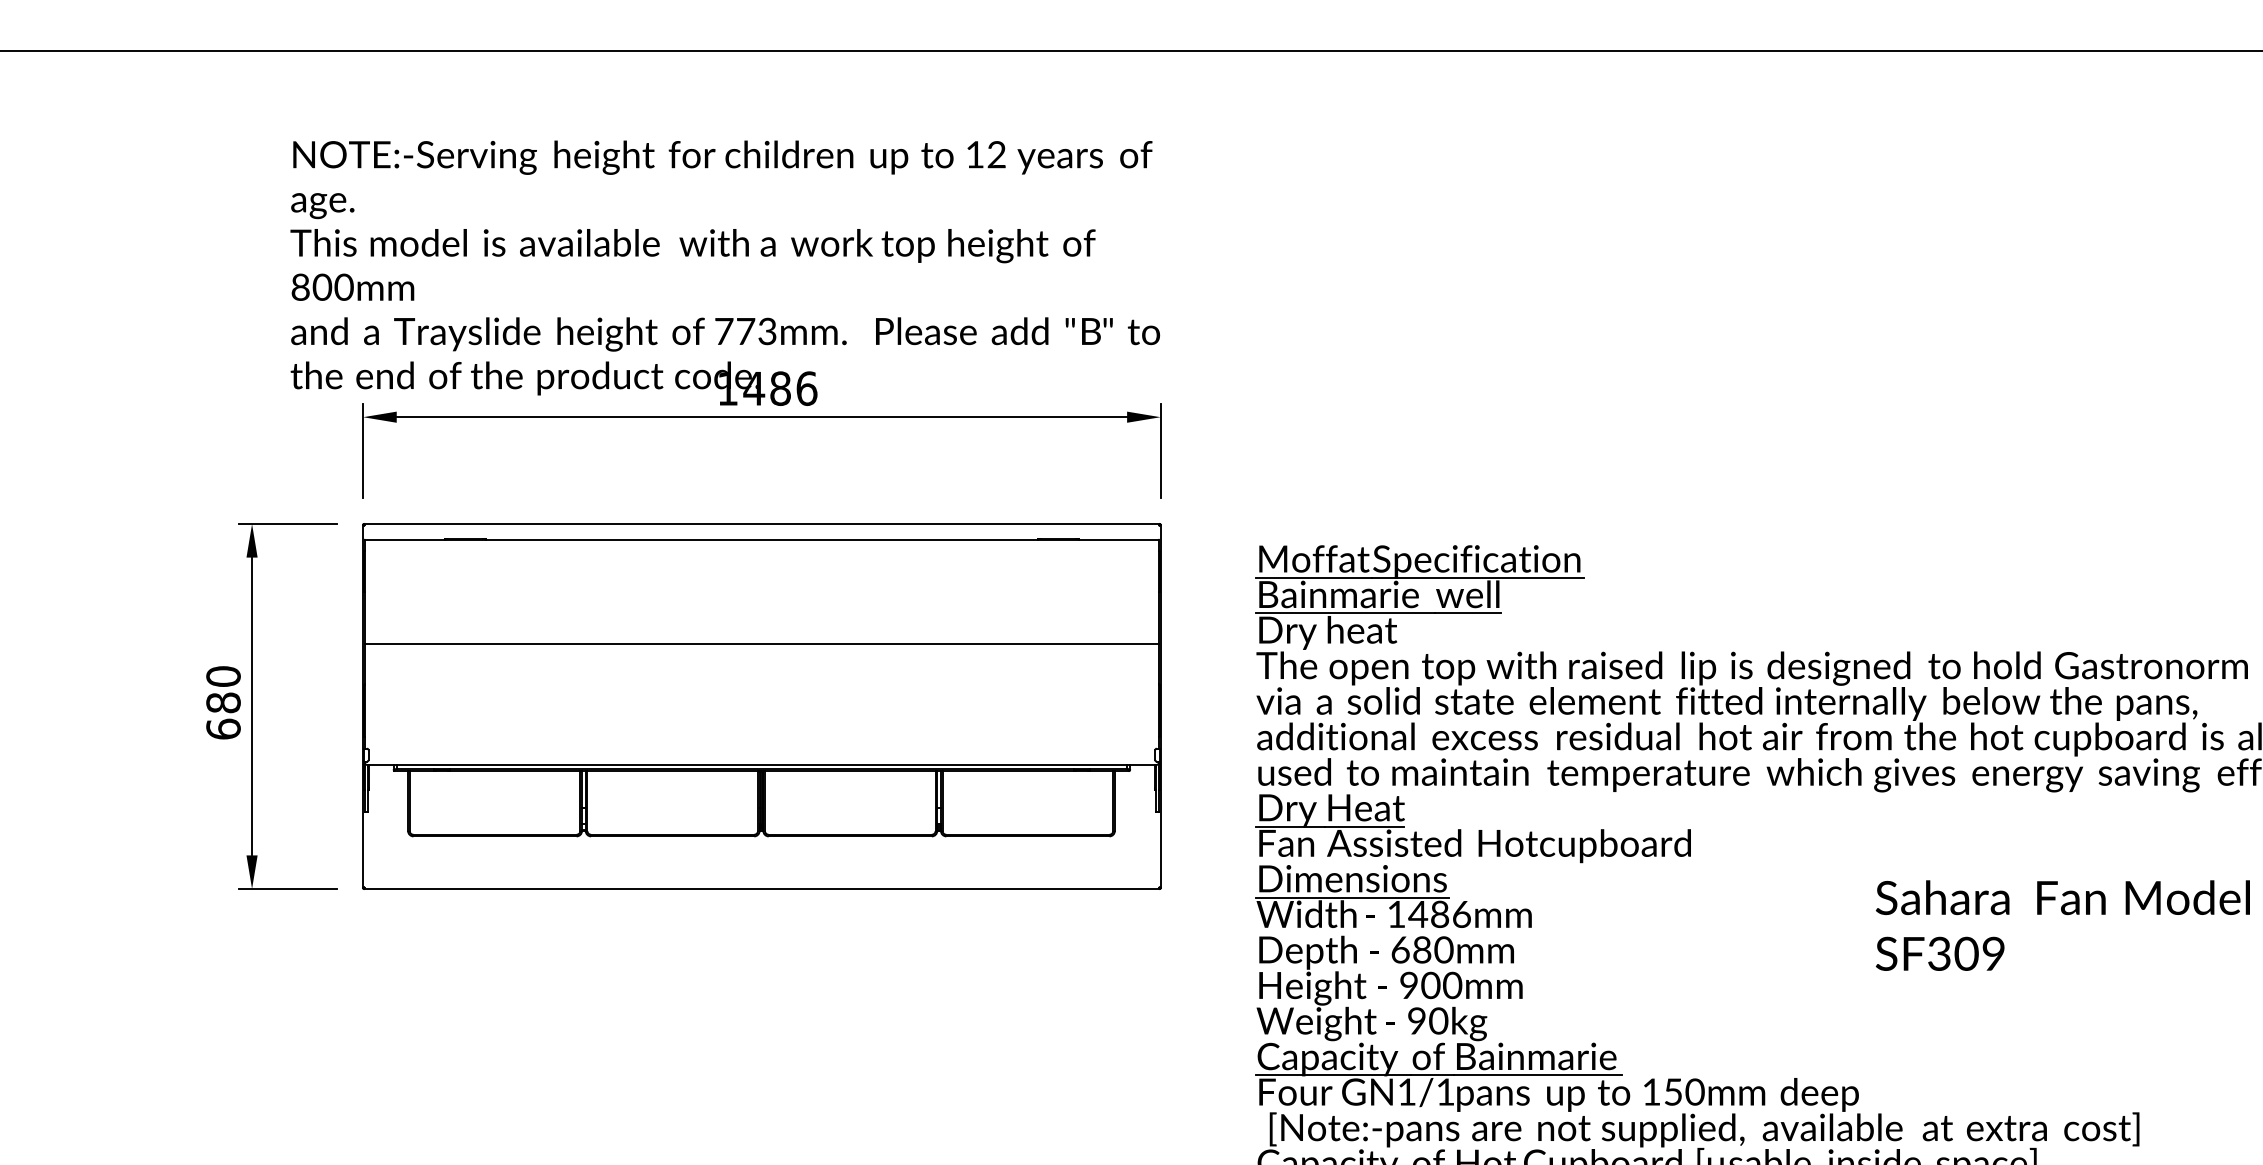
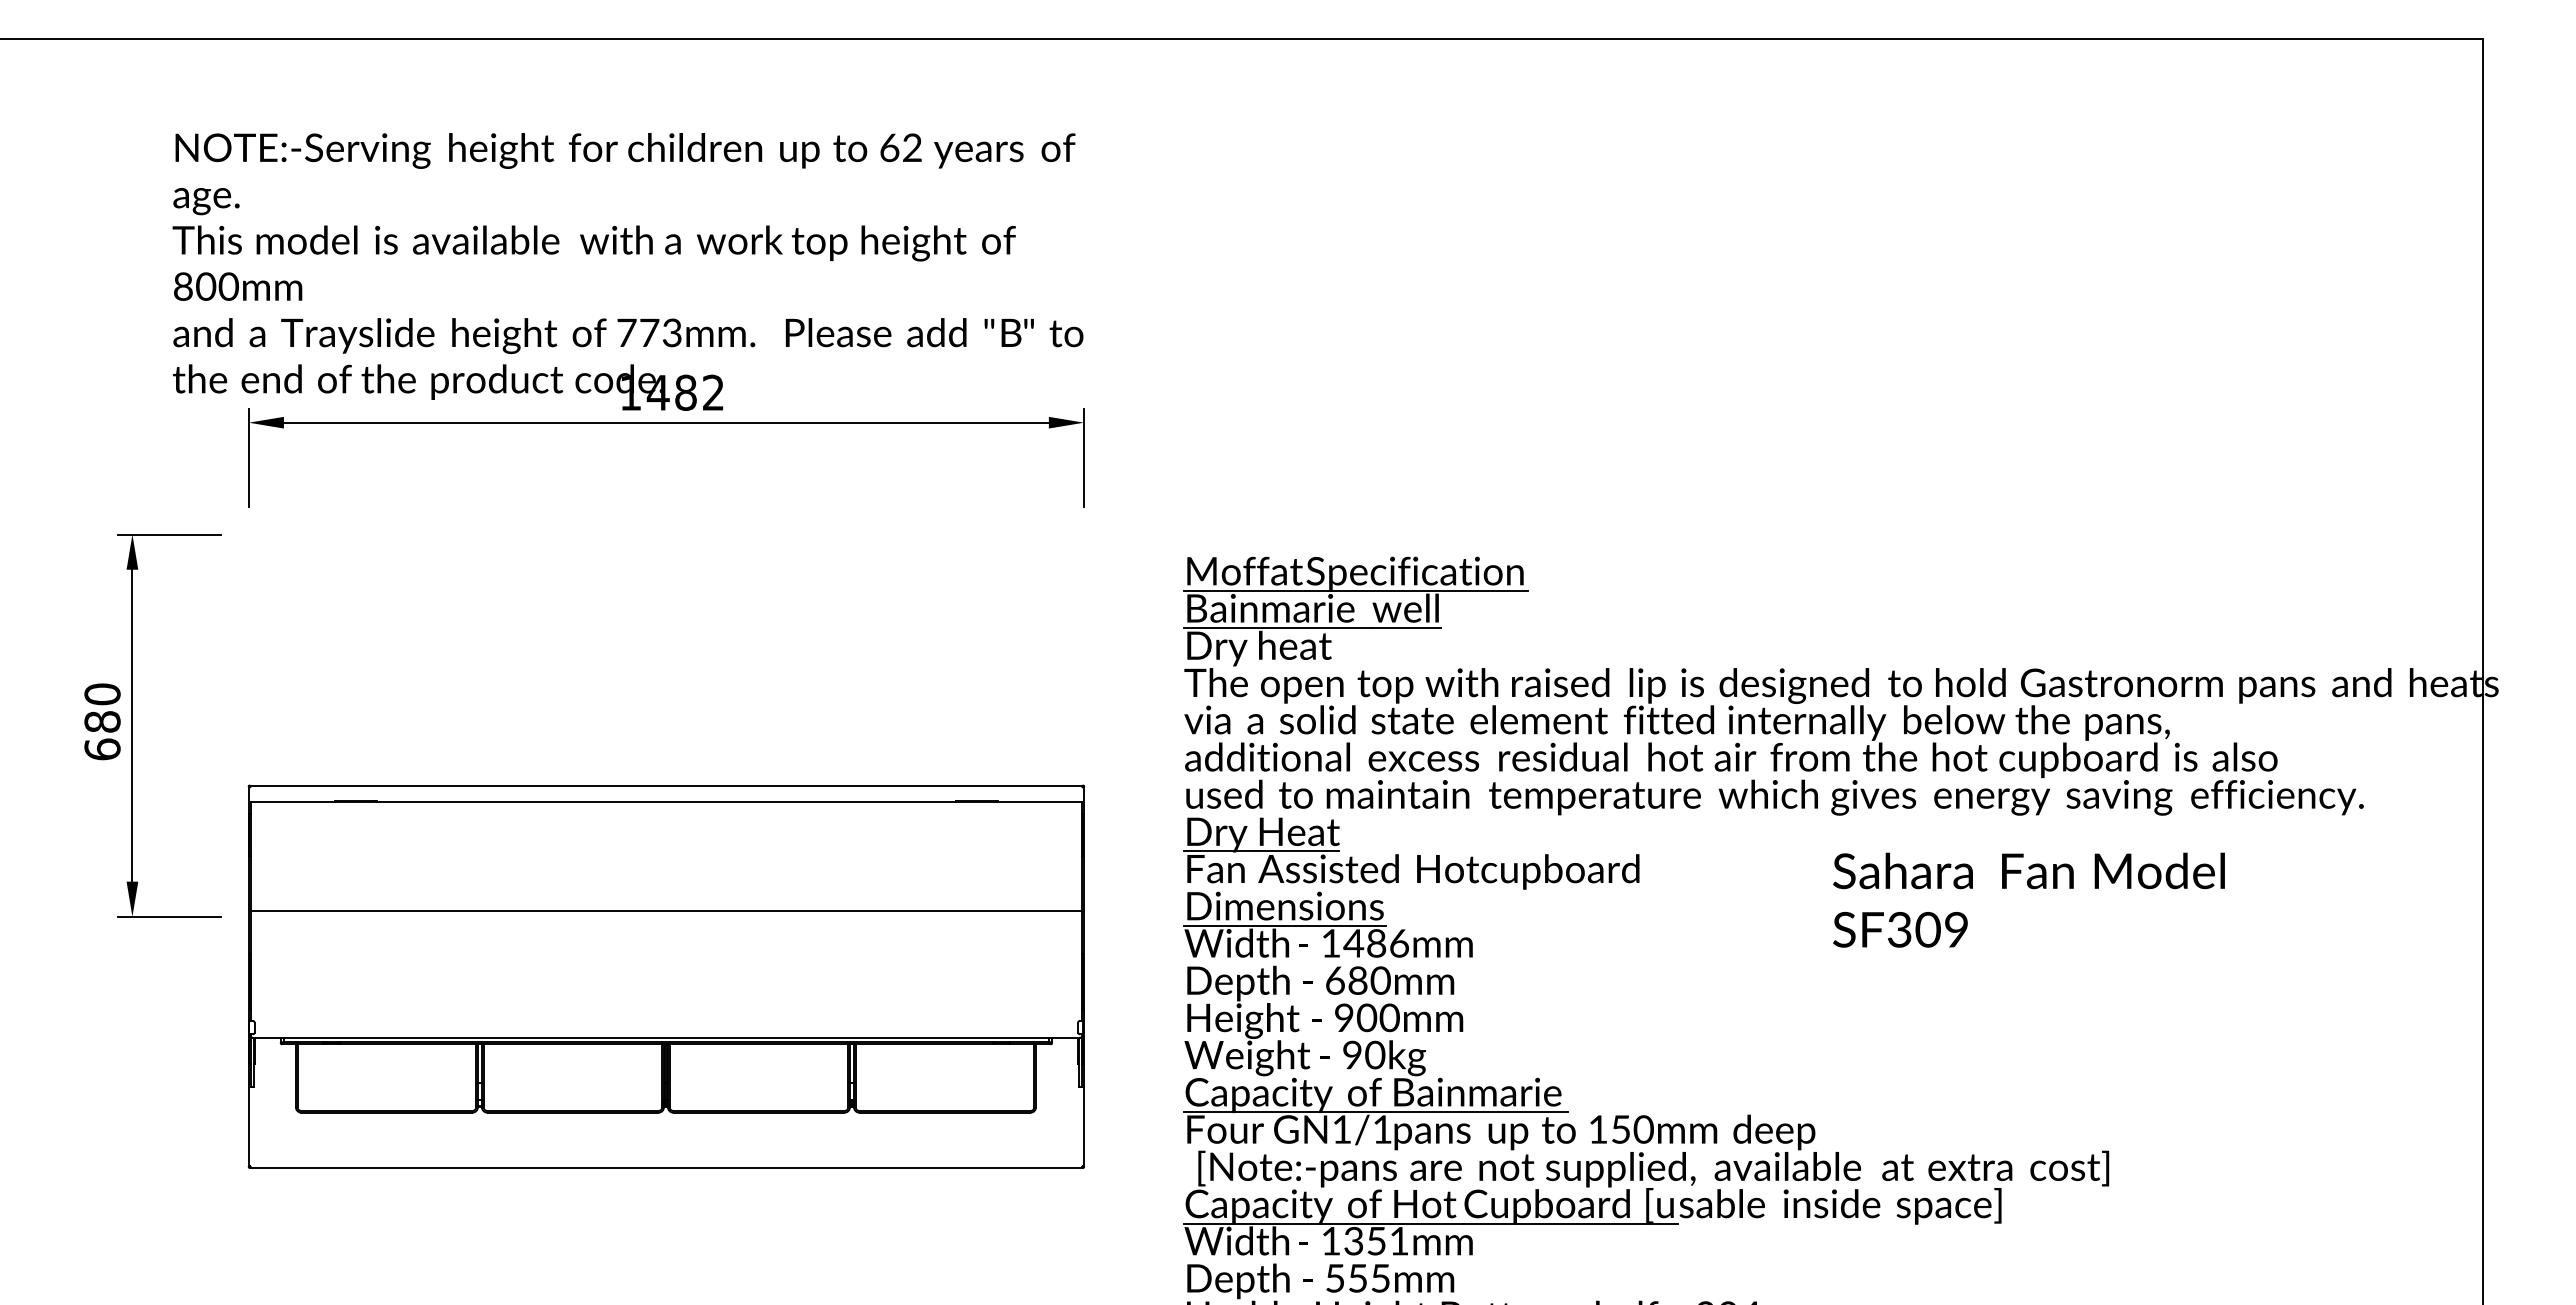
text: (974, 154) -> (889, 147), 12 -> 62
text: (806, 388) -> (713, 392), 1486 -> 1482
part: (761, 706) -> (665, 976), moved
text: (2062, 924) -> (2028, 899), moved

